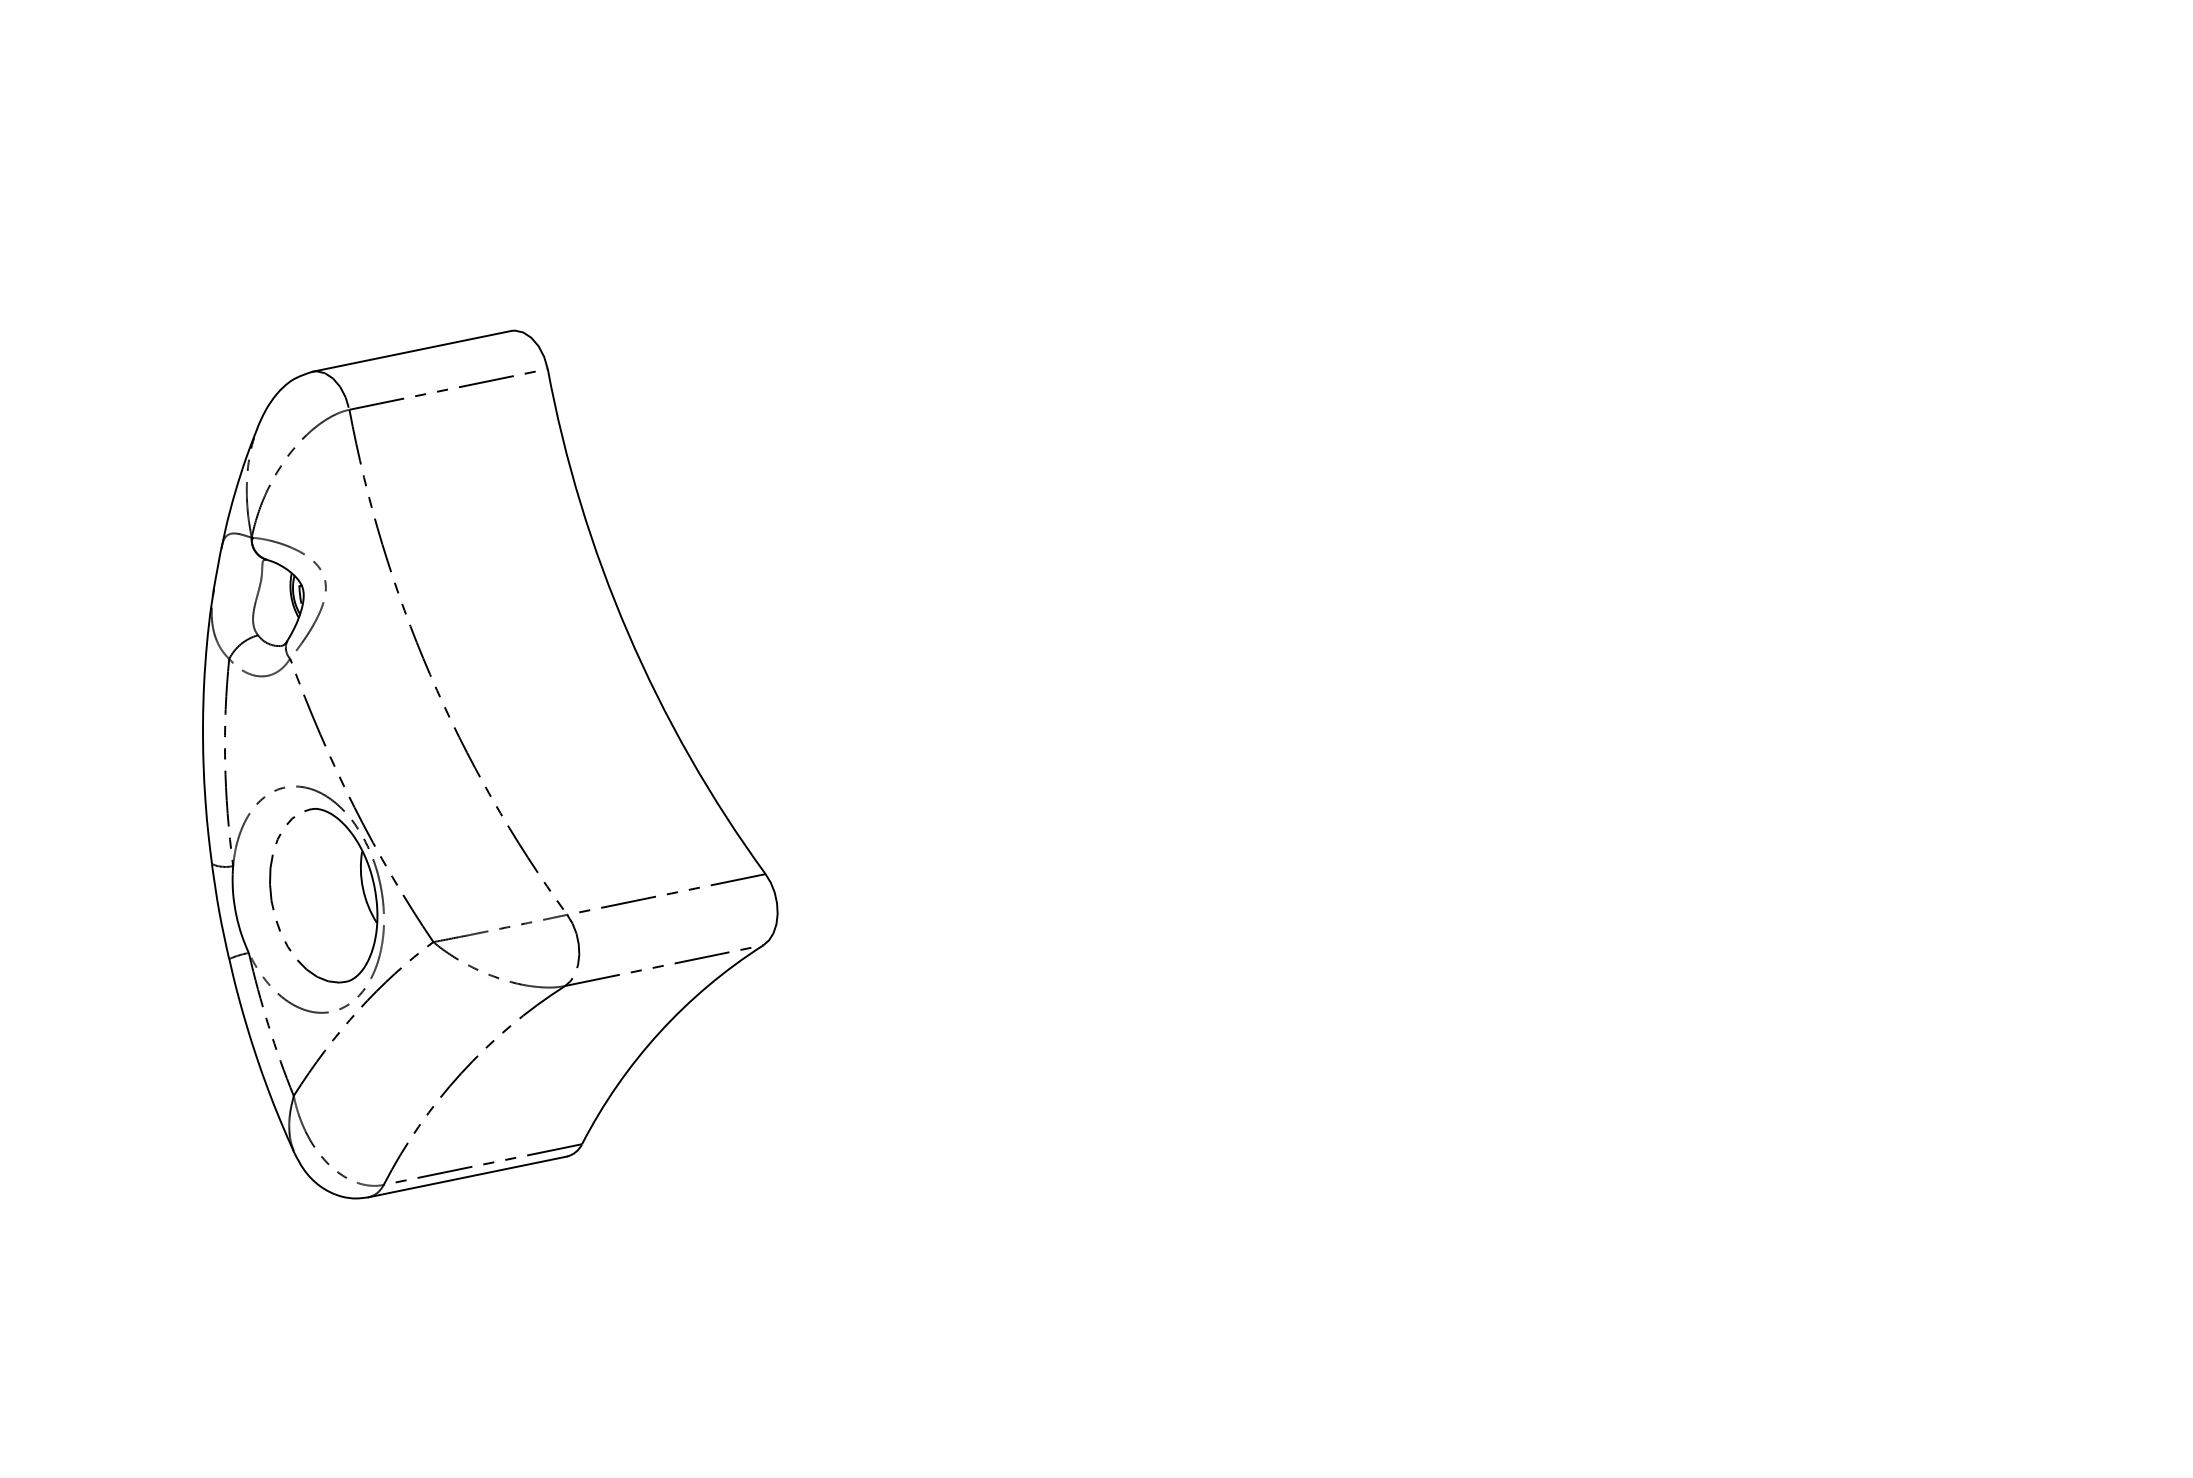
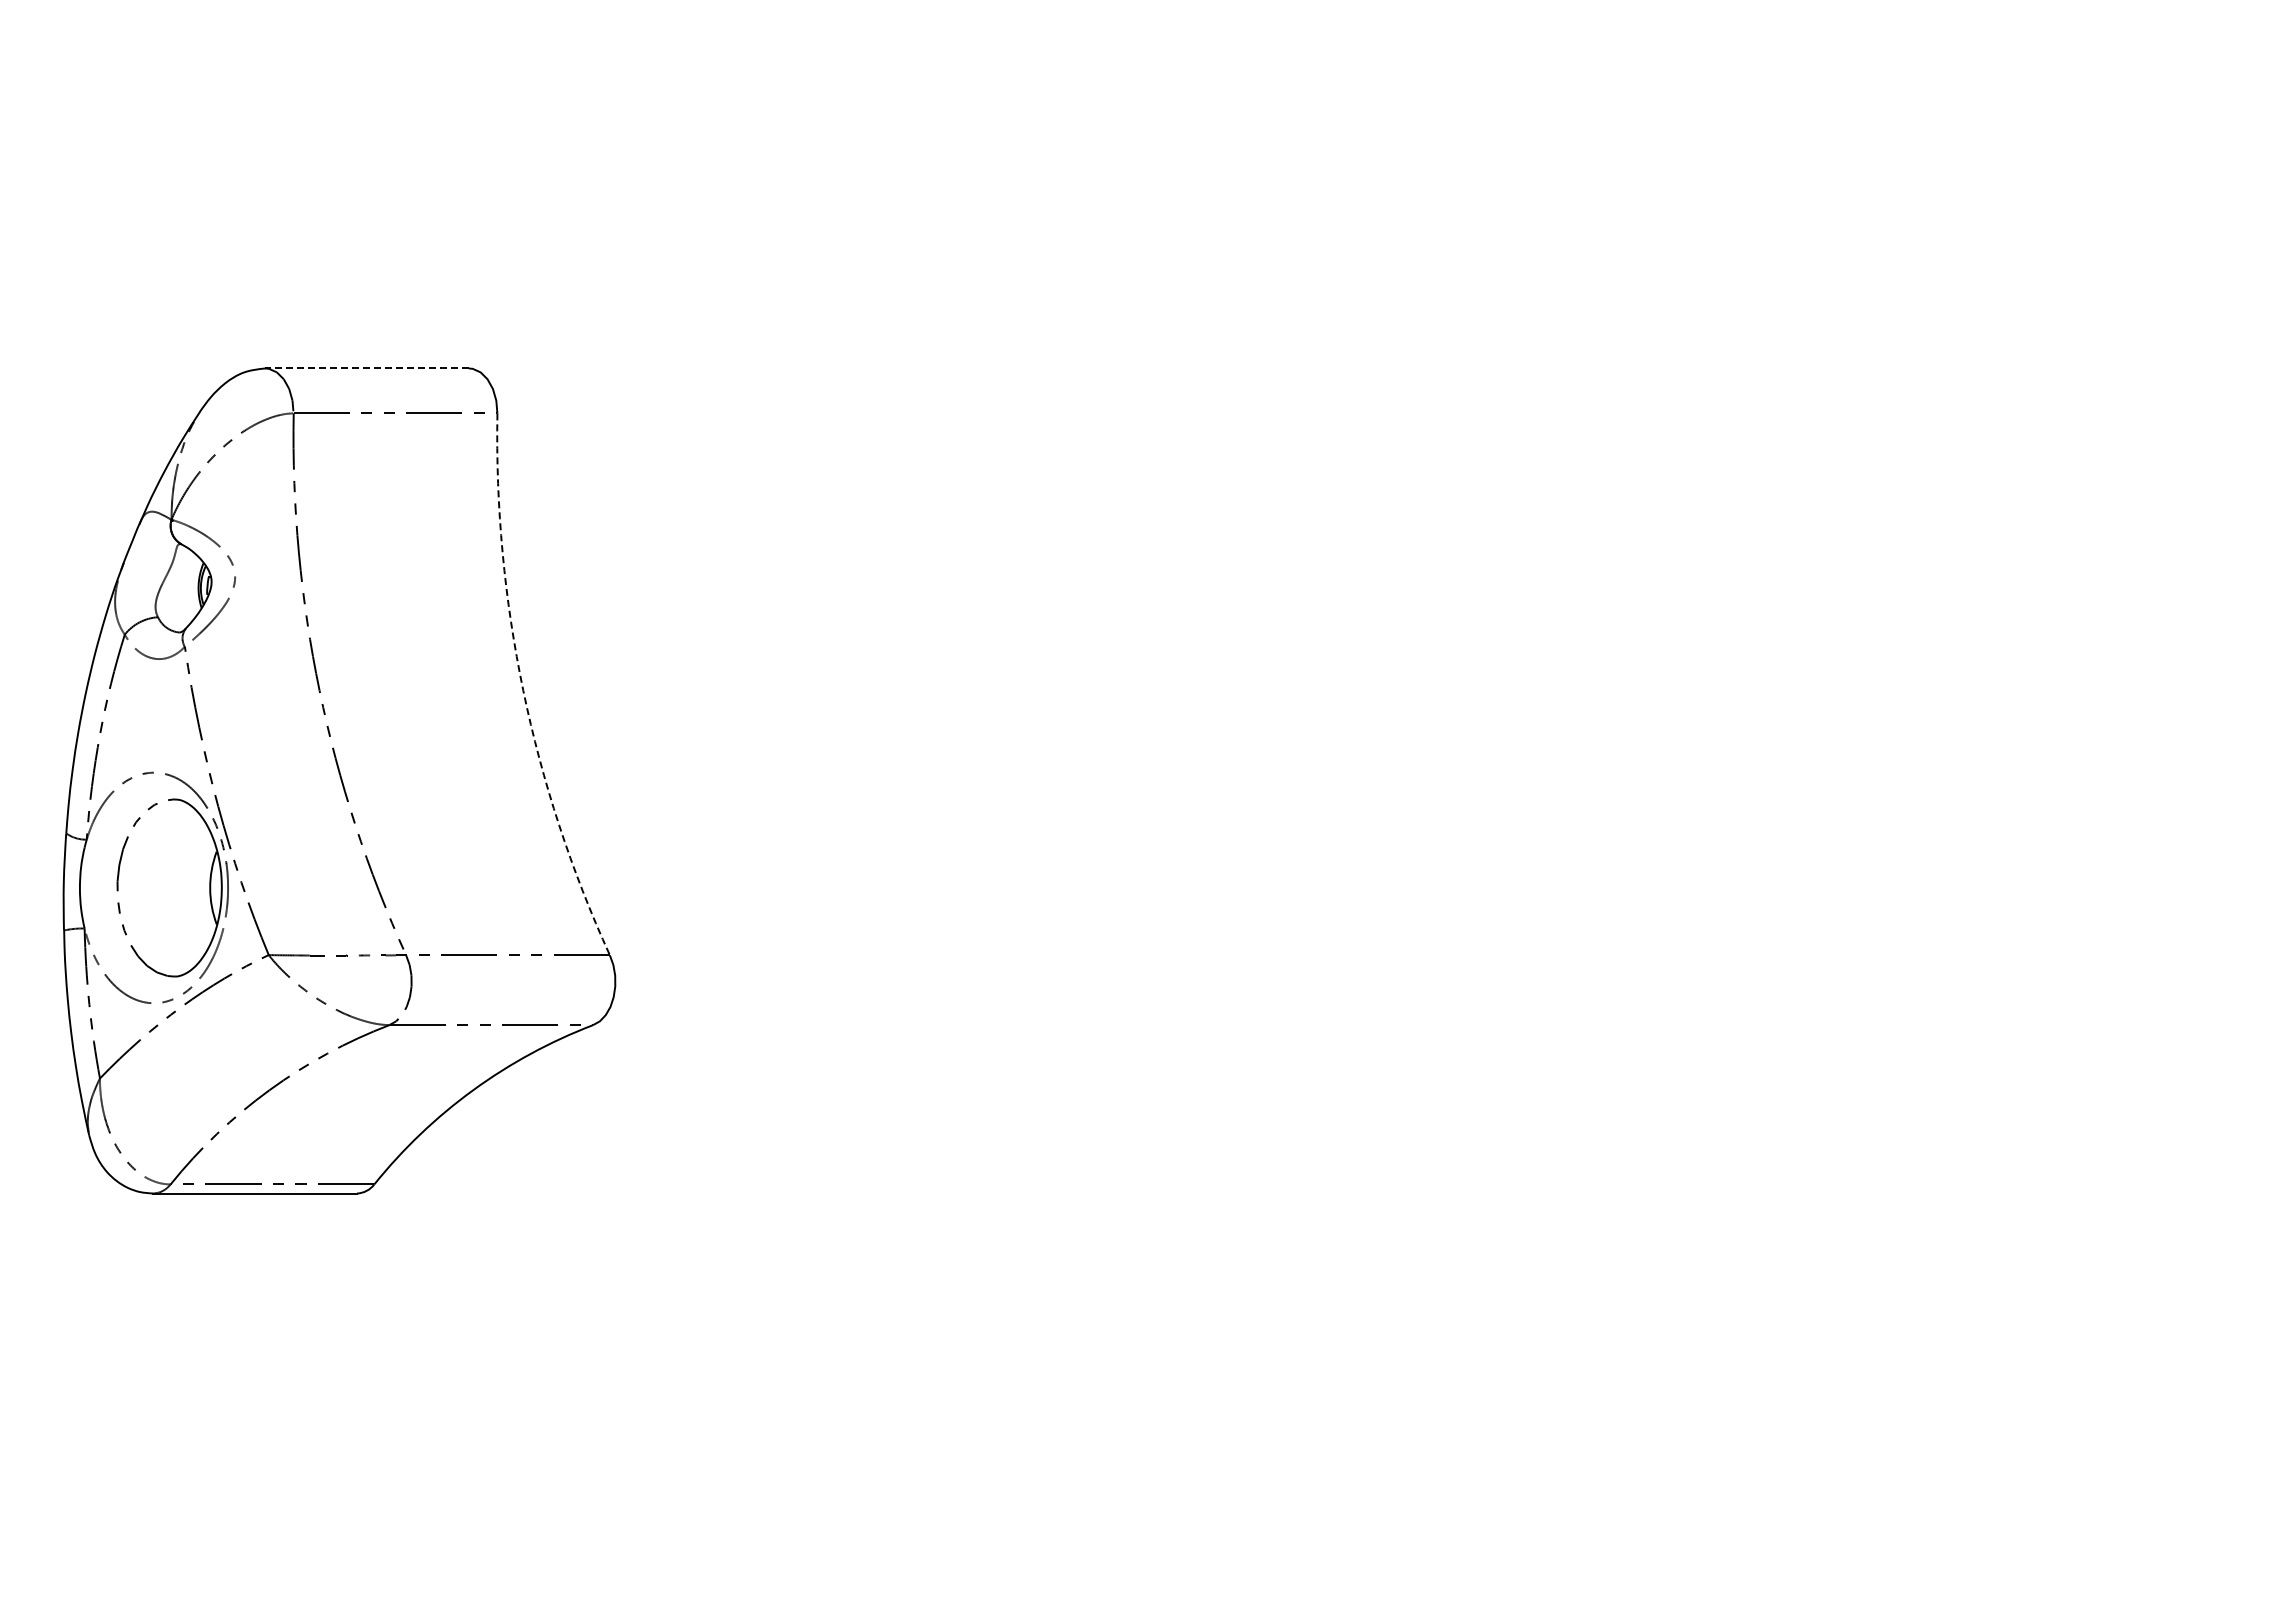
line: (411, 351) -> (366, 368), solid -> dashed
arc: (628, 633) -> (523, 690), solid -> dashed

